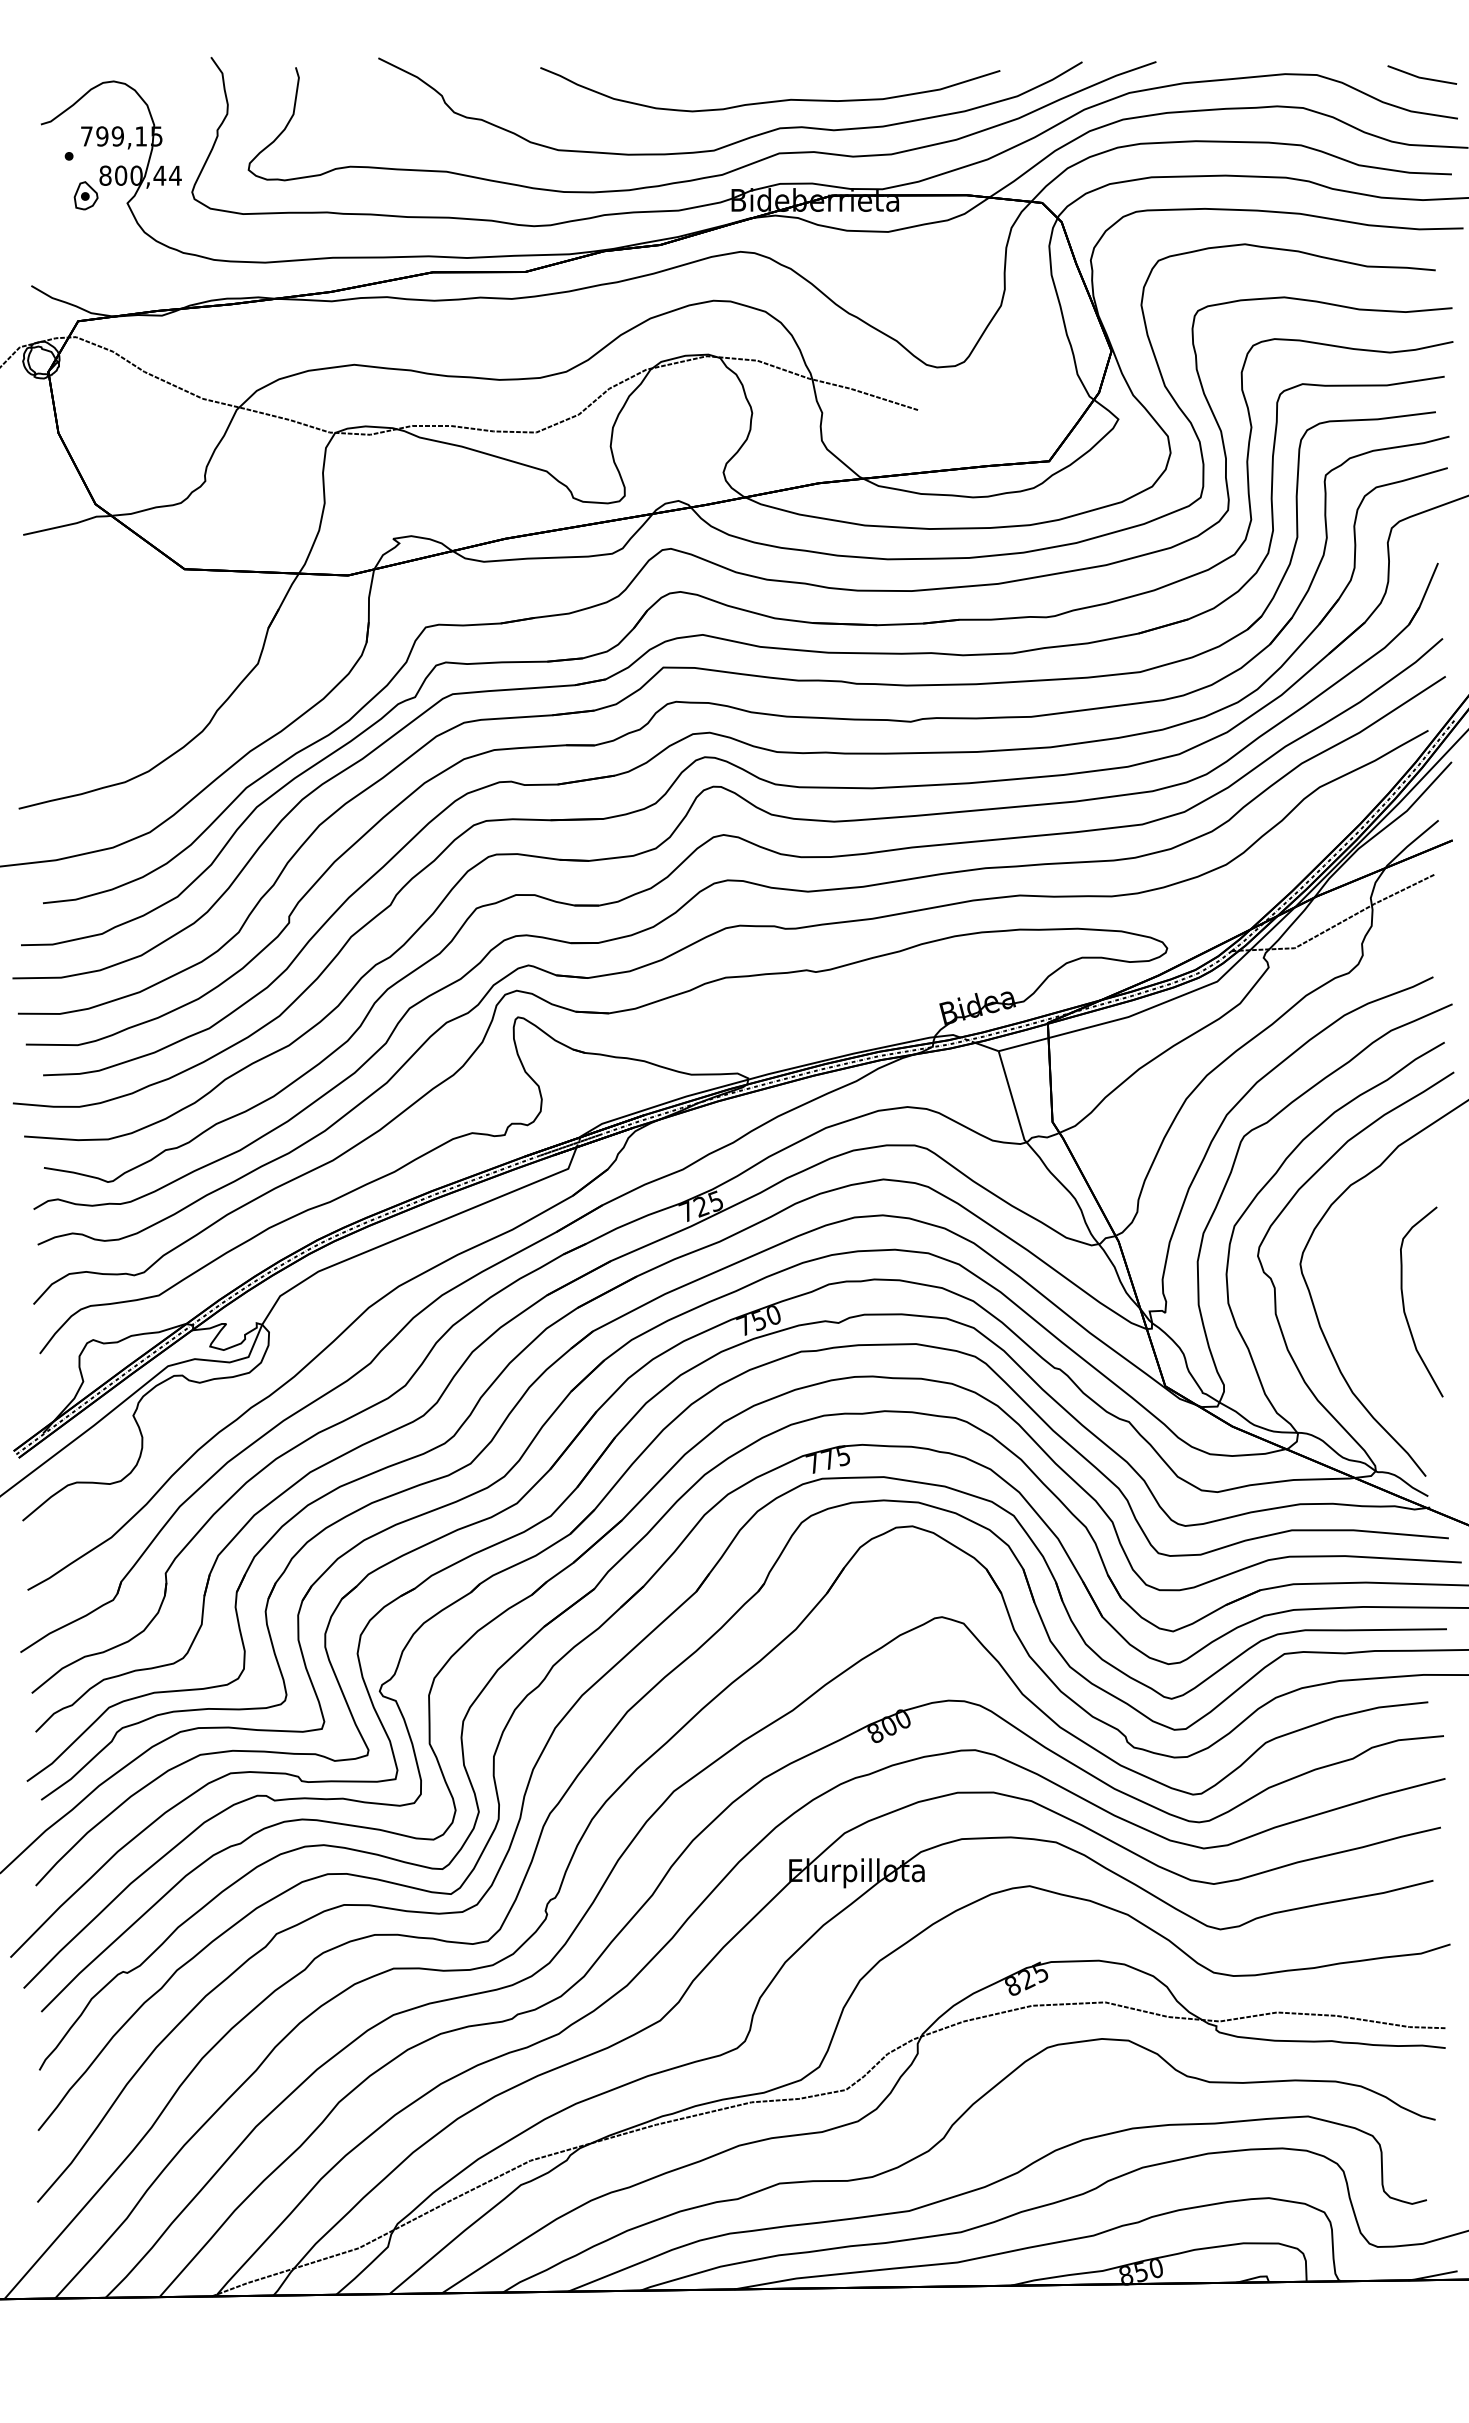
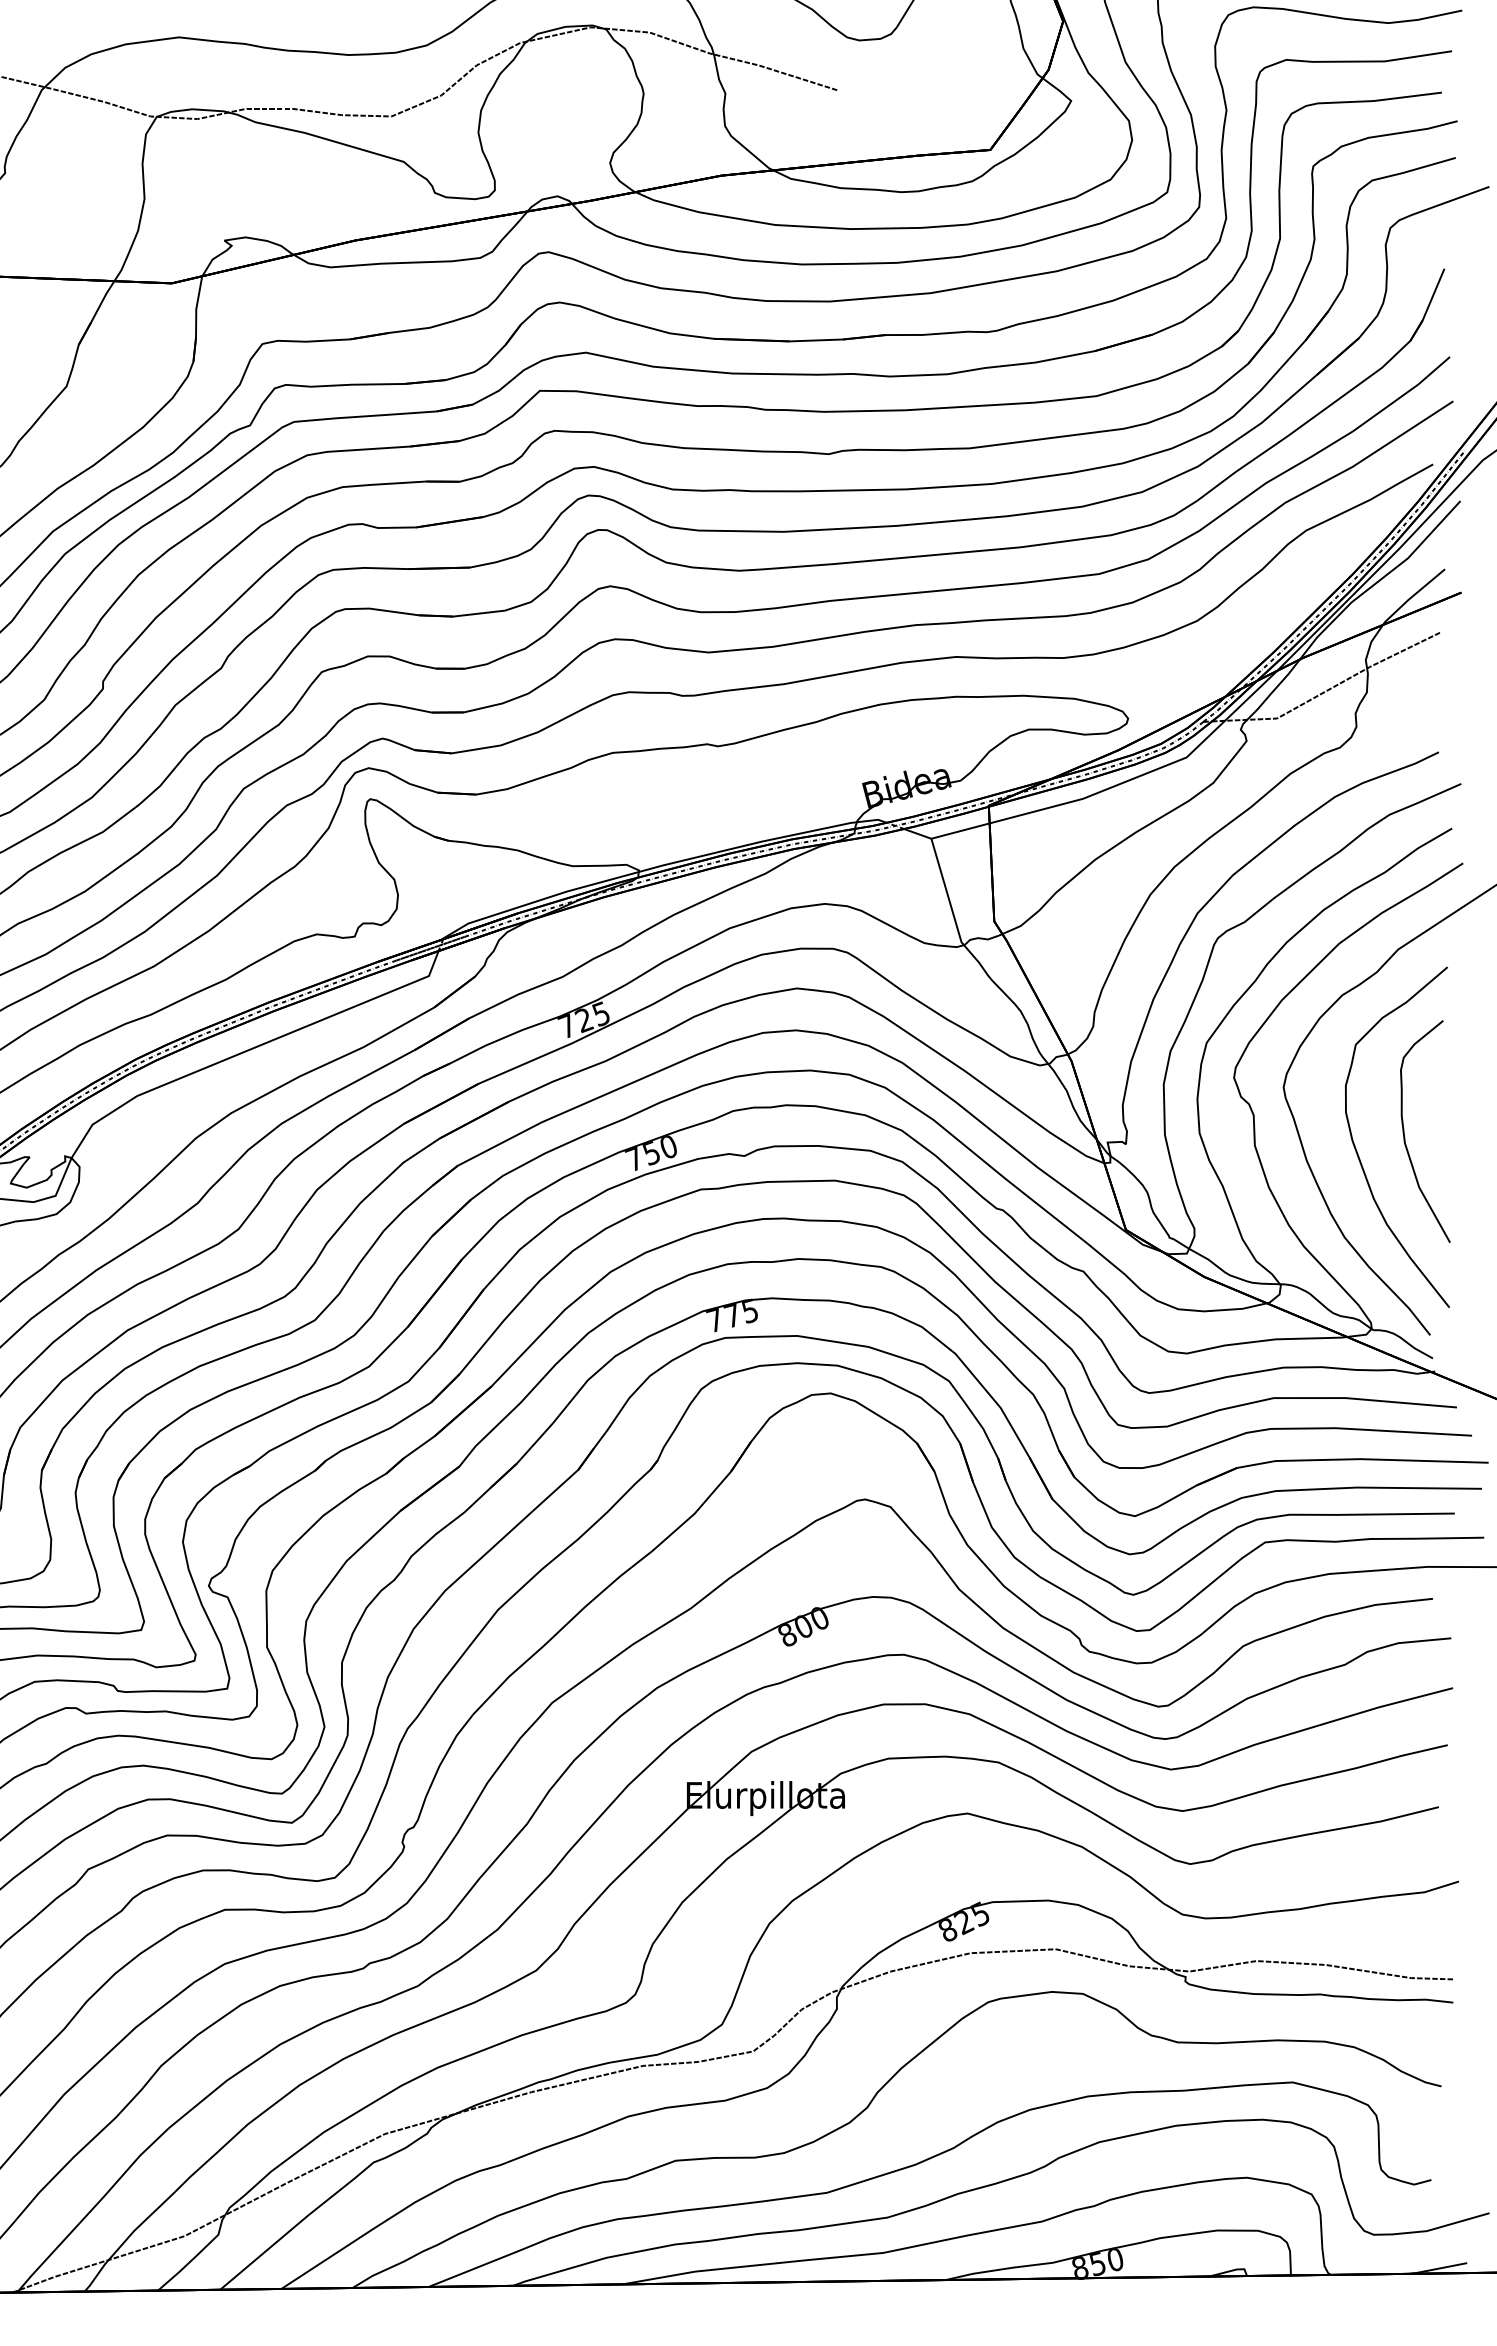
curve: (1363, 1317) -> (1357, 1149), added

